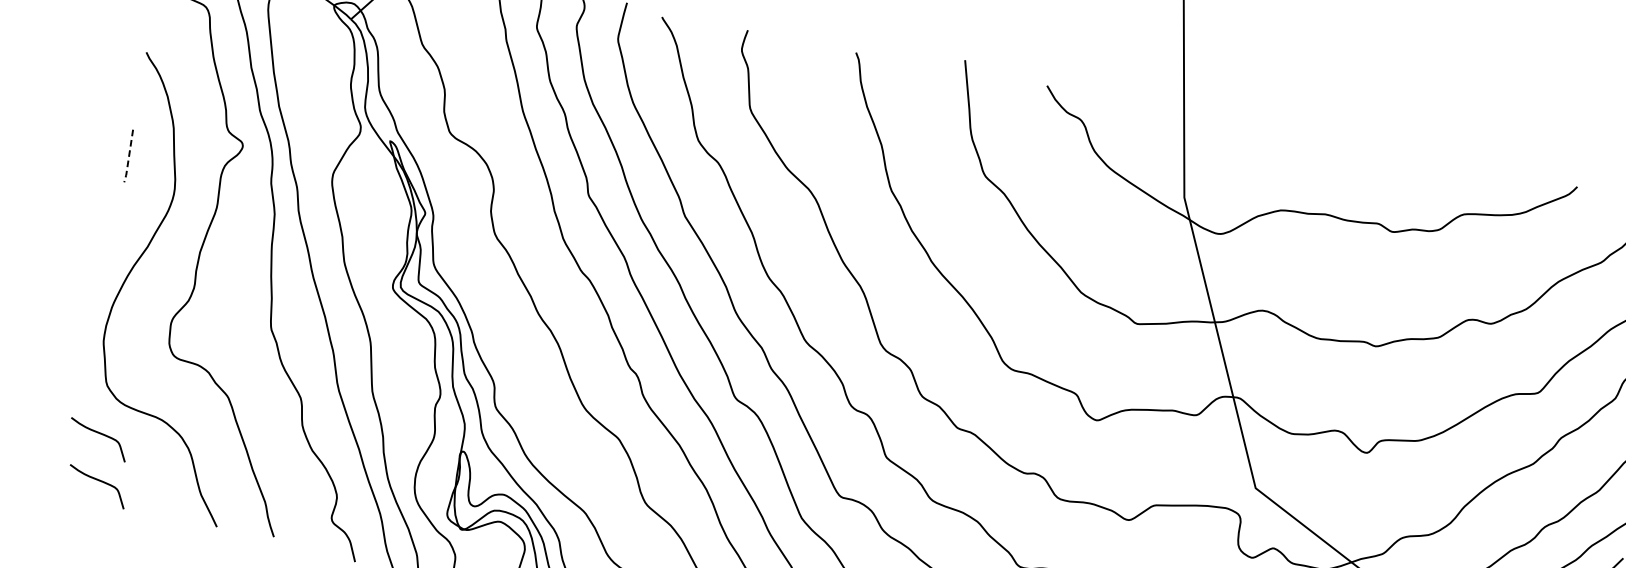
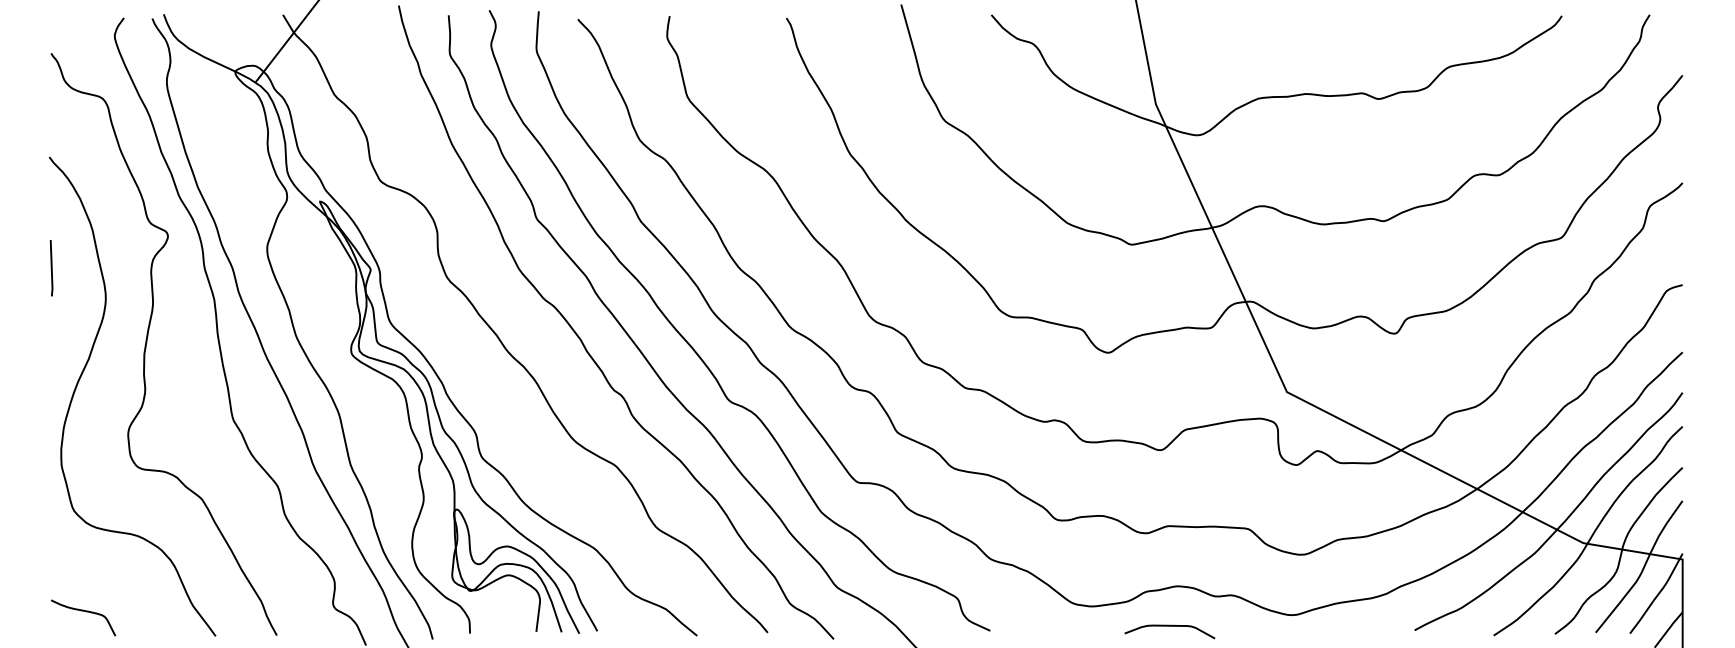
line: (128, 156) -> (51, 268), dashed -> solid
curve: (102, 435) -> (78, 563), removed

